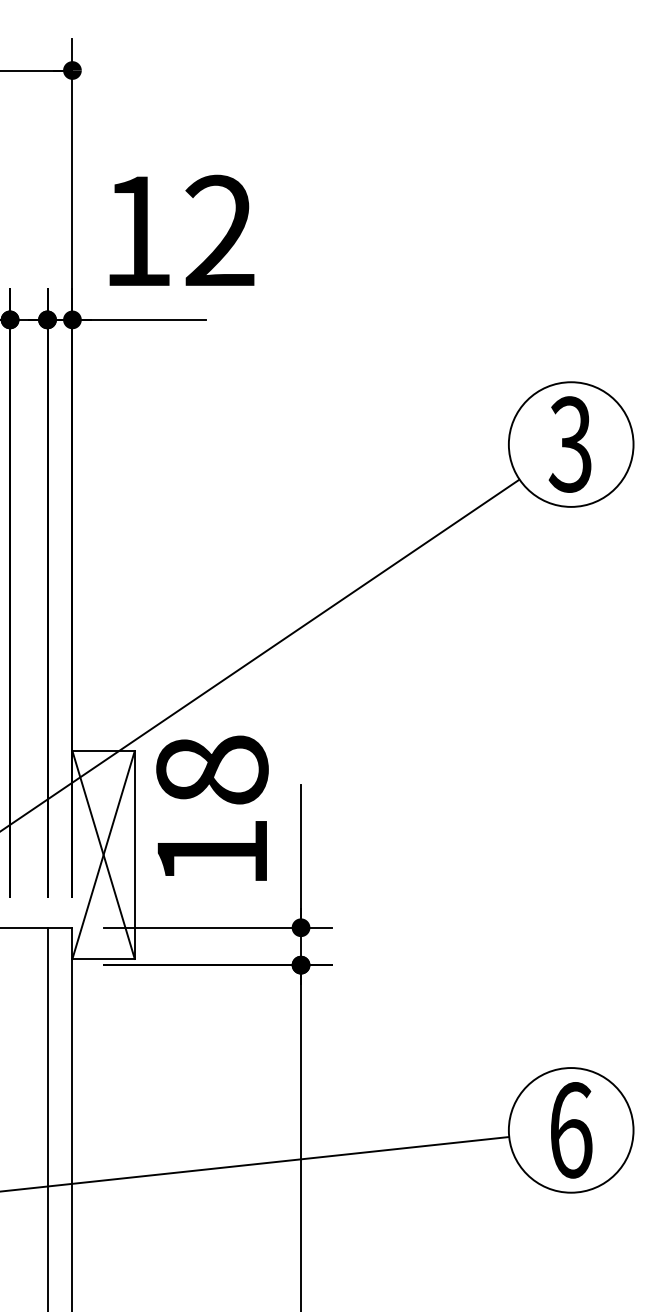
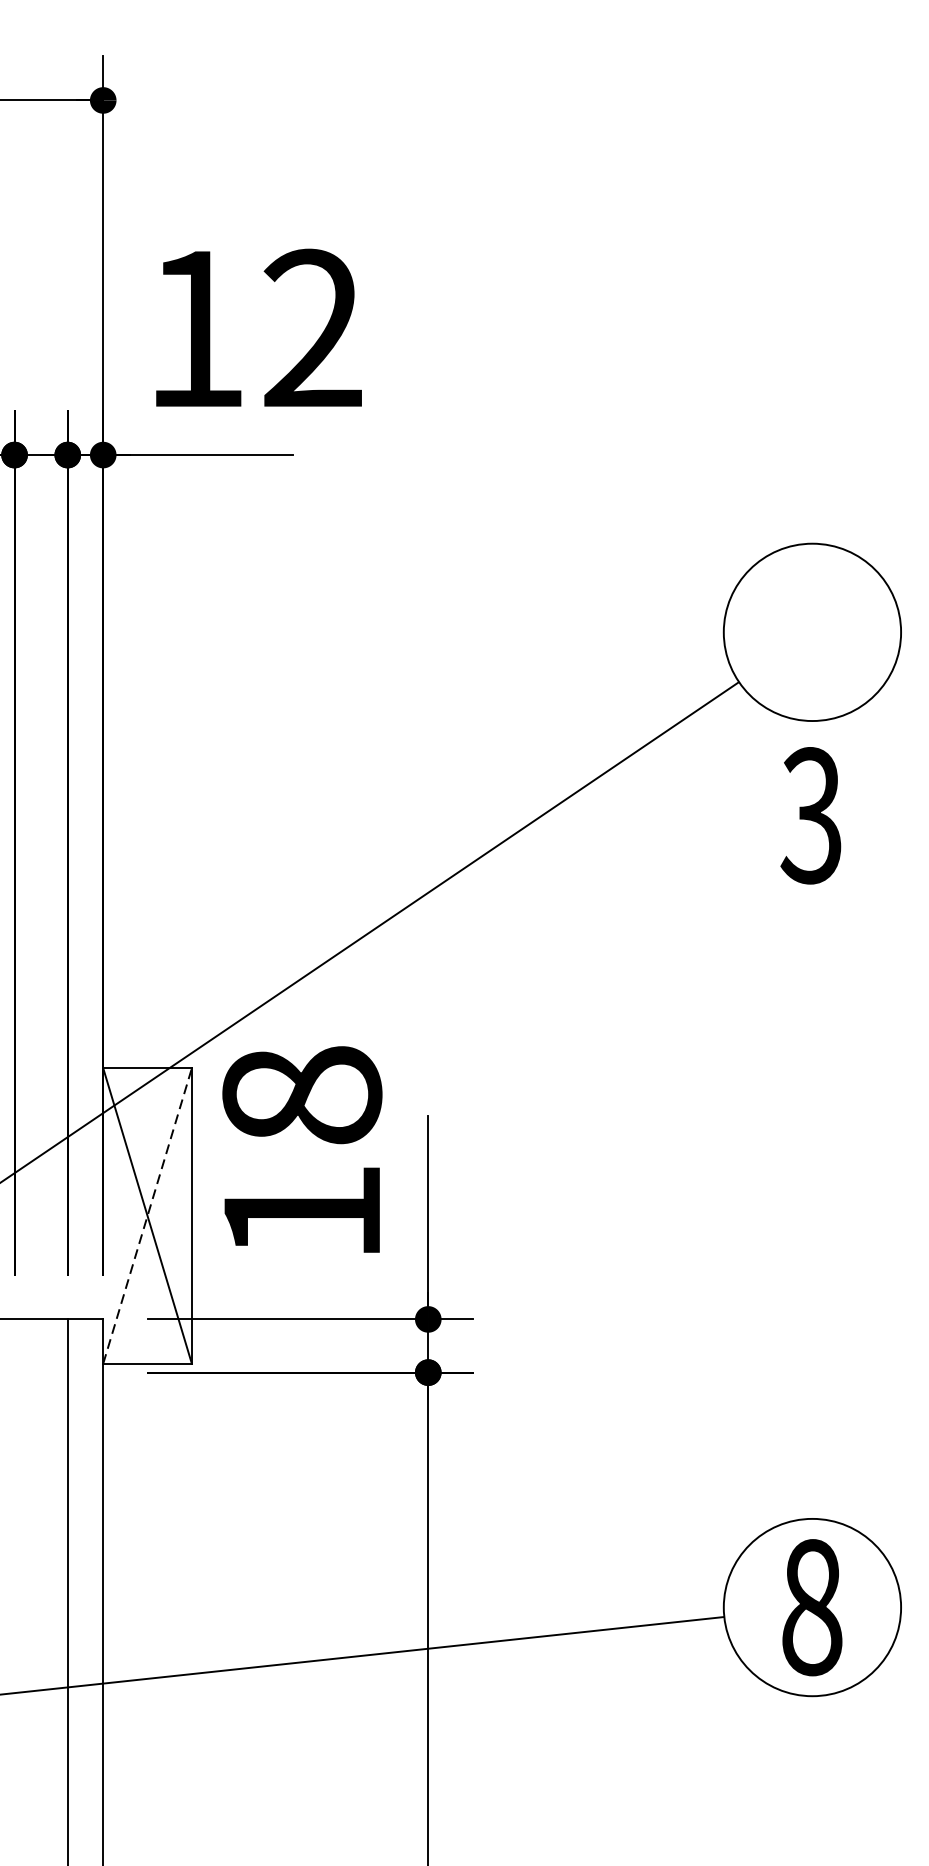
text: (569, 444) -> (810, 815), moved
line: (103, 854) -> (147, 1215), solid -> dashed
text: (571, 1130) -> (812, 1607), 6 -> 8

